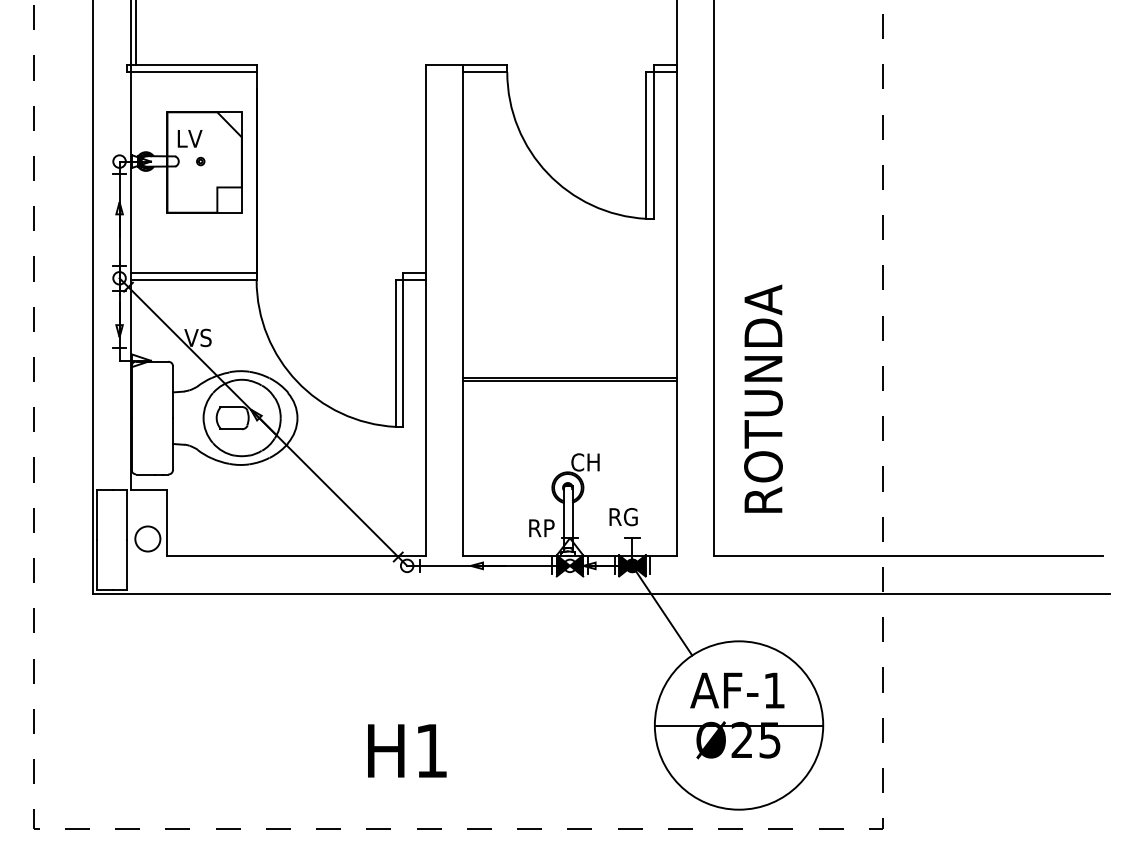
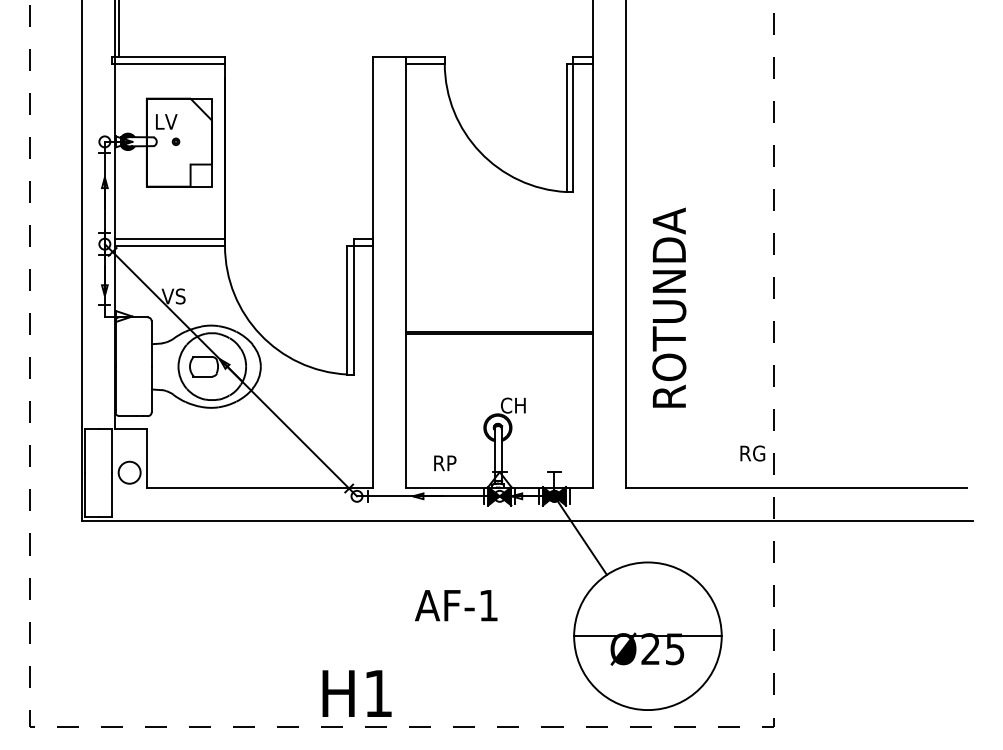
text: (763, 398) -> (669, 307), moved
text: (623, 517) -> (752, 453), moved
text: (541, 528) -> (444, 463), moved
text: (737, 690) -> (456, 605), moved
text: (407, 750) -> (357, 693), moved

